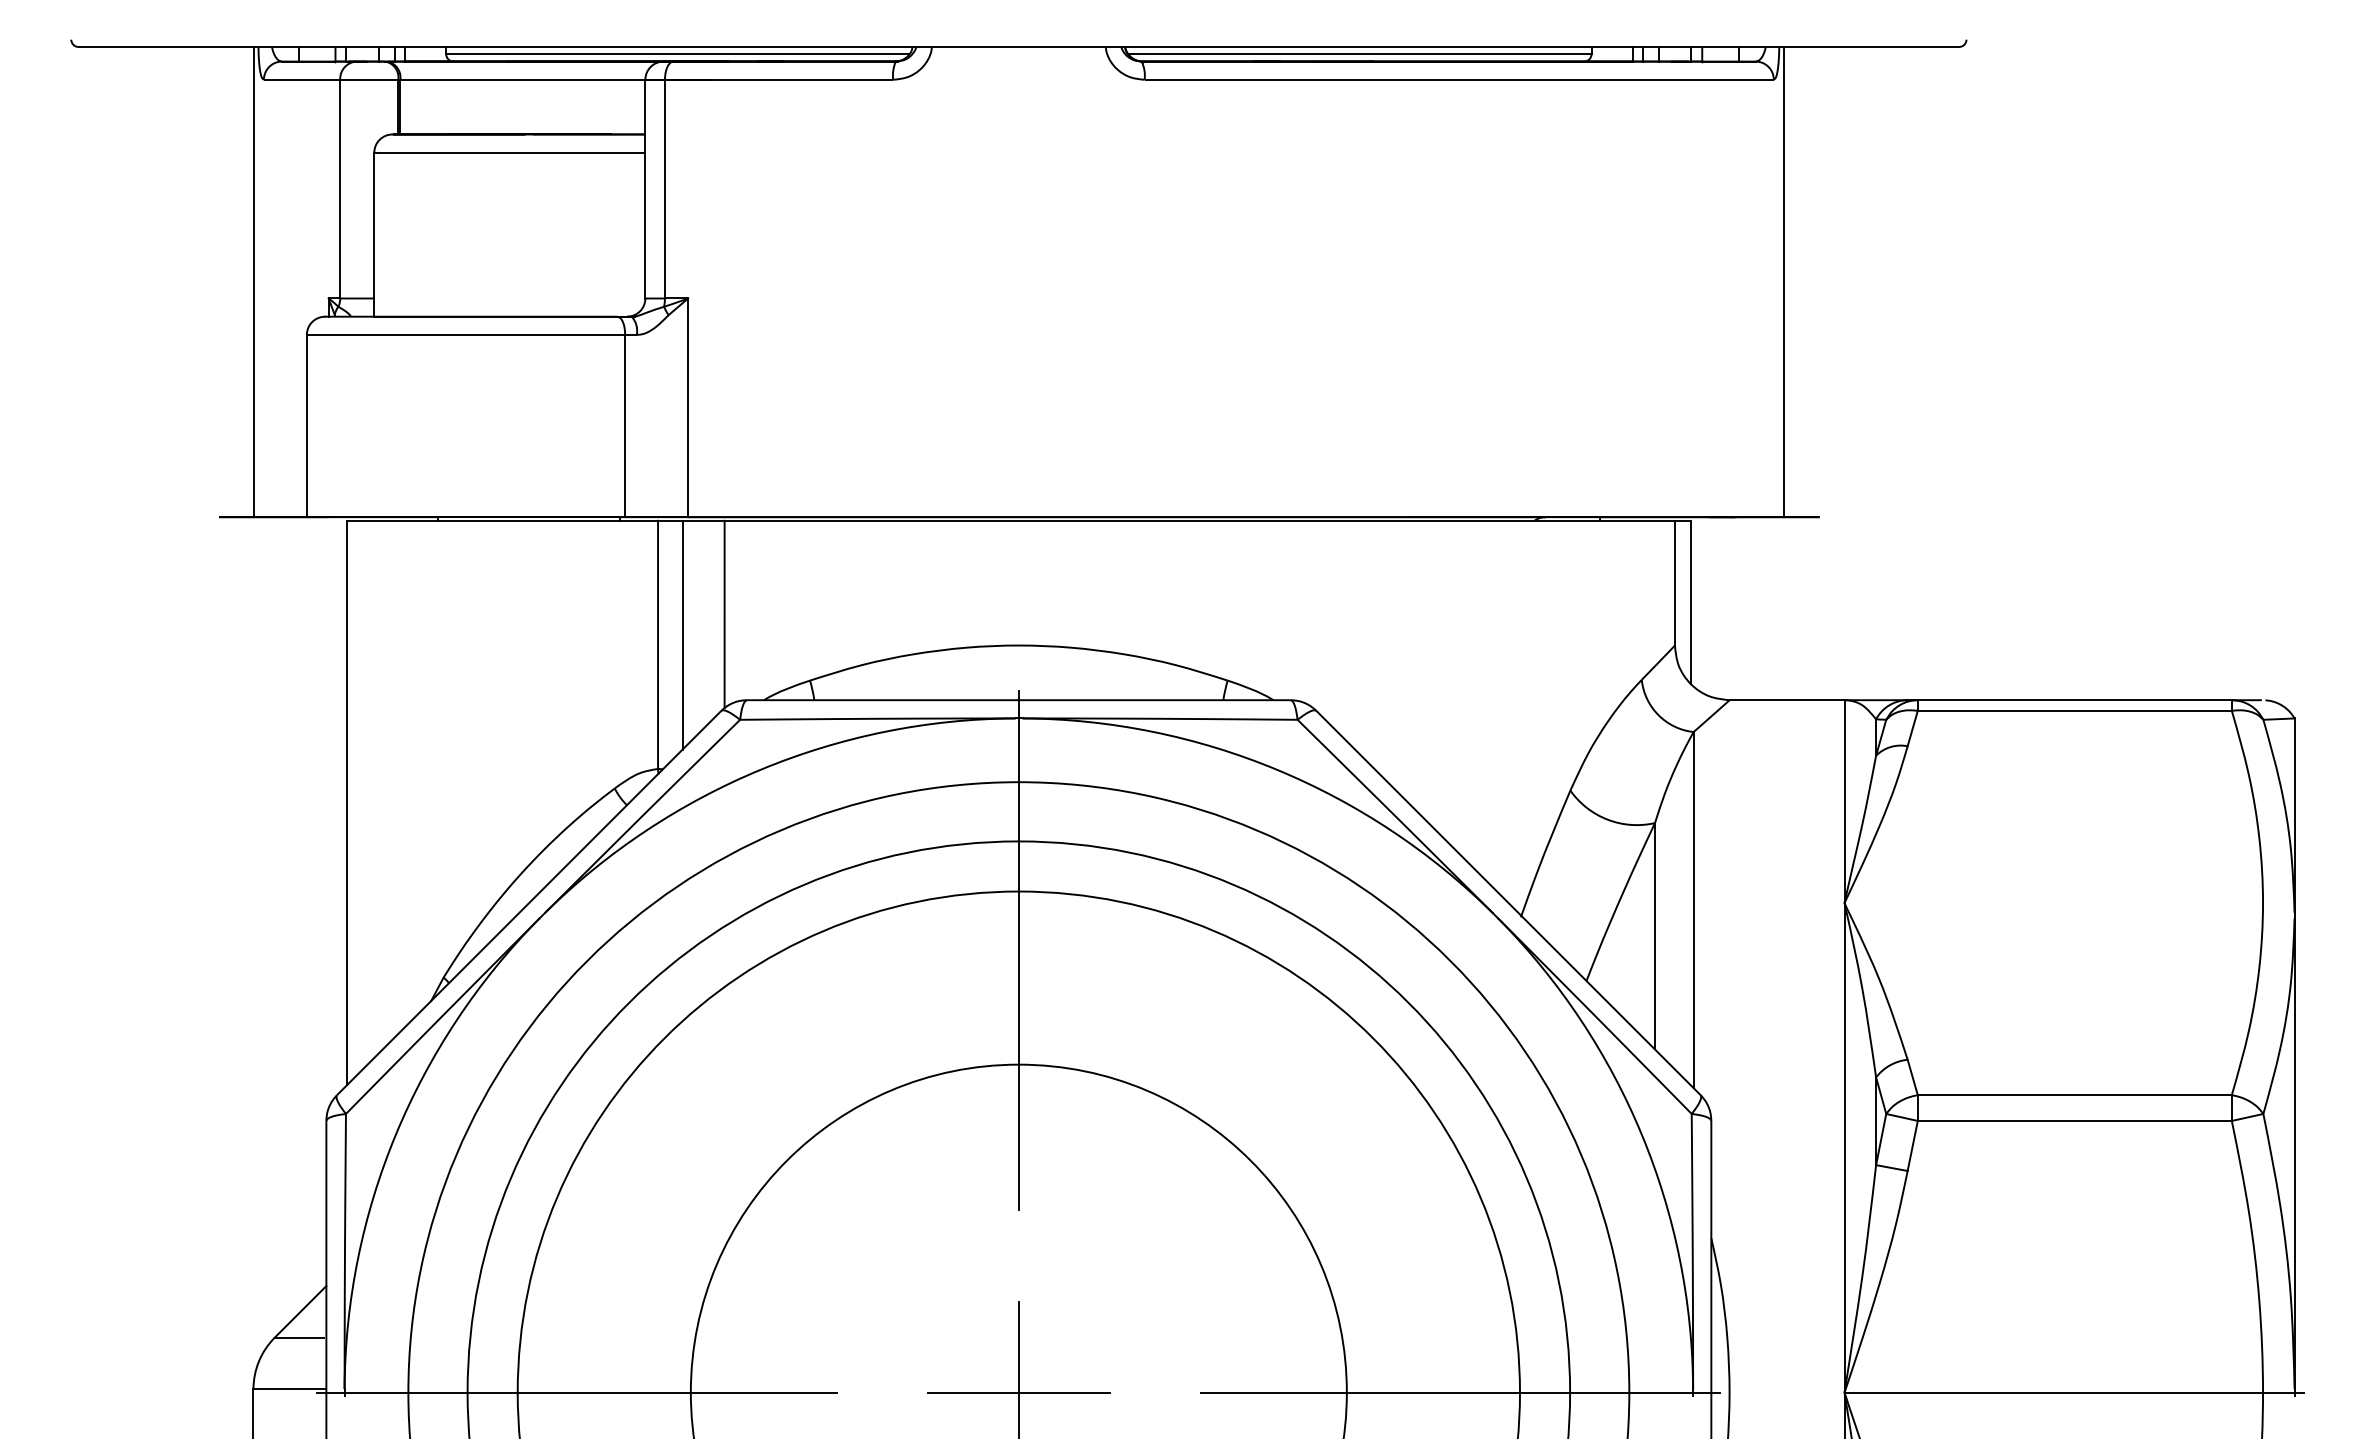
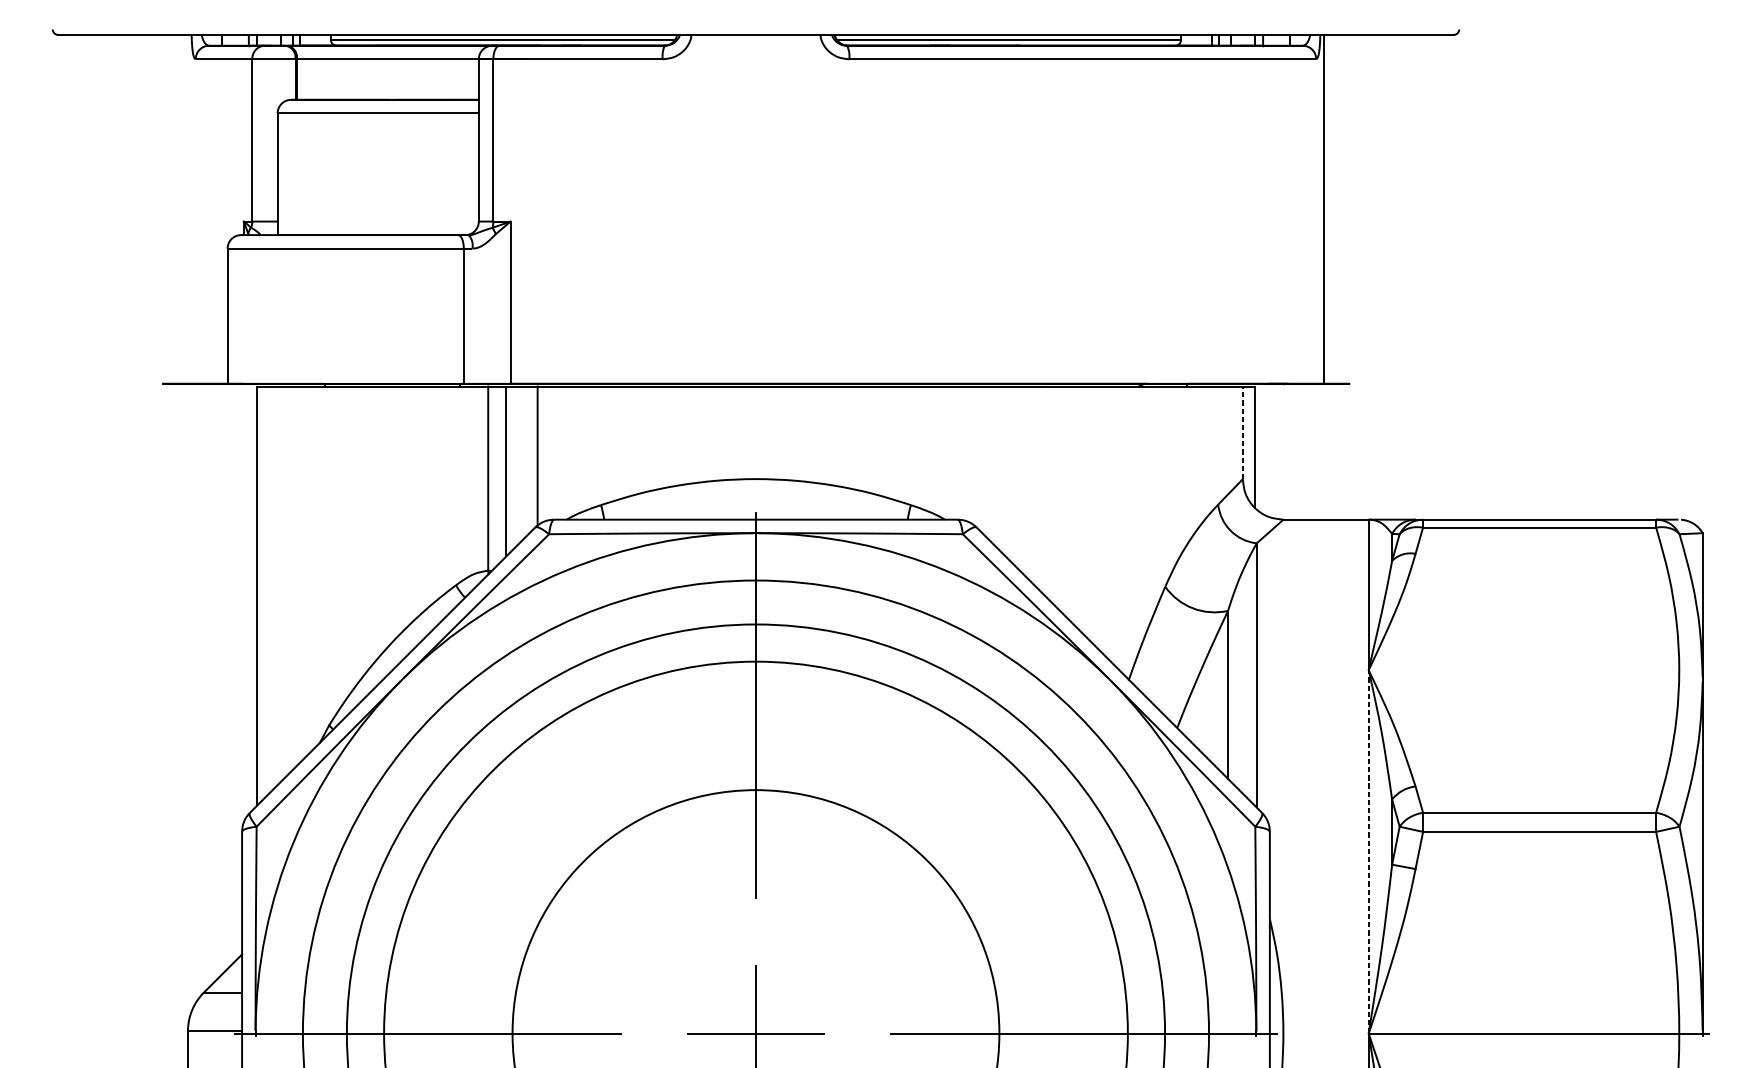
line: (253, 281) -> (188, 208), removed
line: (1674, 582) -> (1242, 432), solid -> dashed
line: (1844, 1147) -> (1368, 851), solid -> dashed

